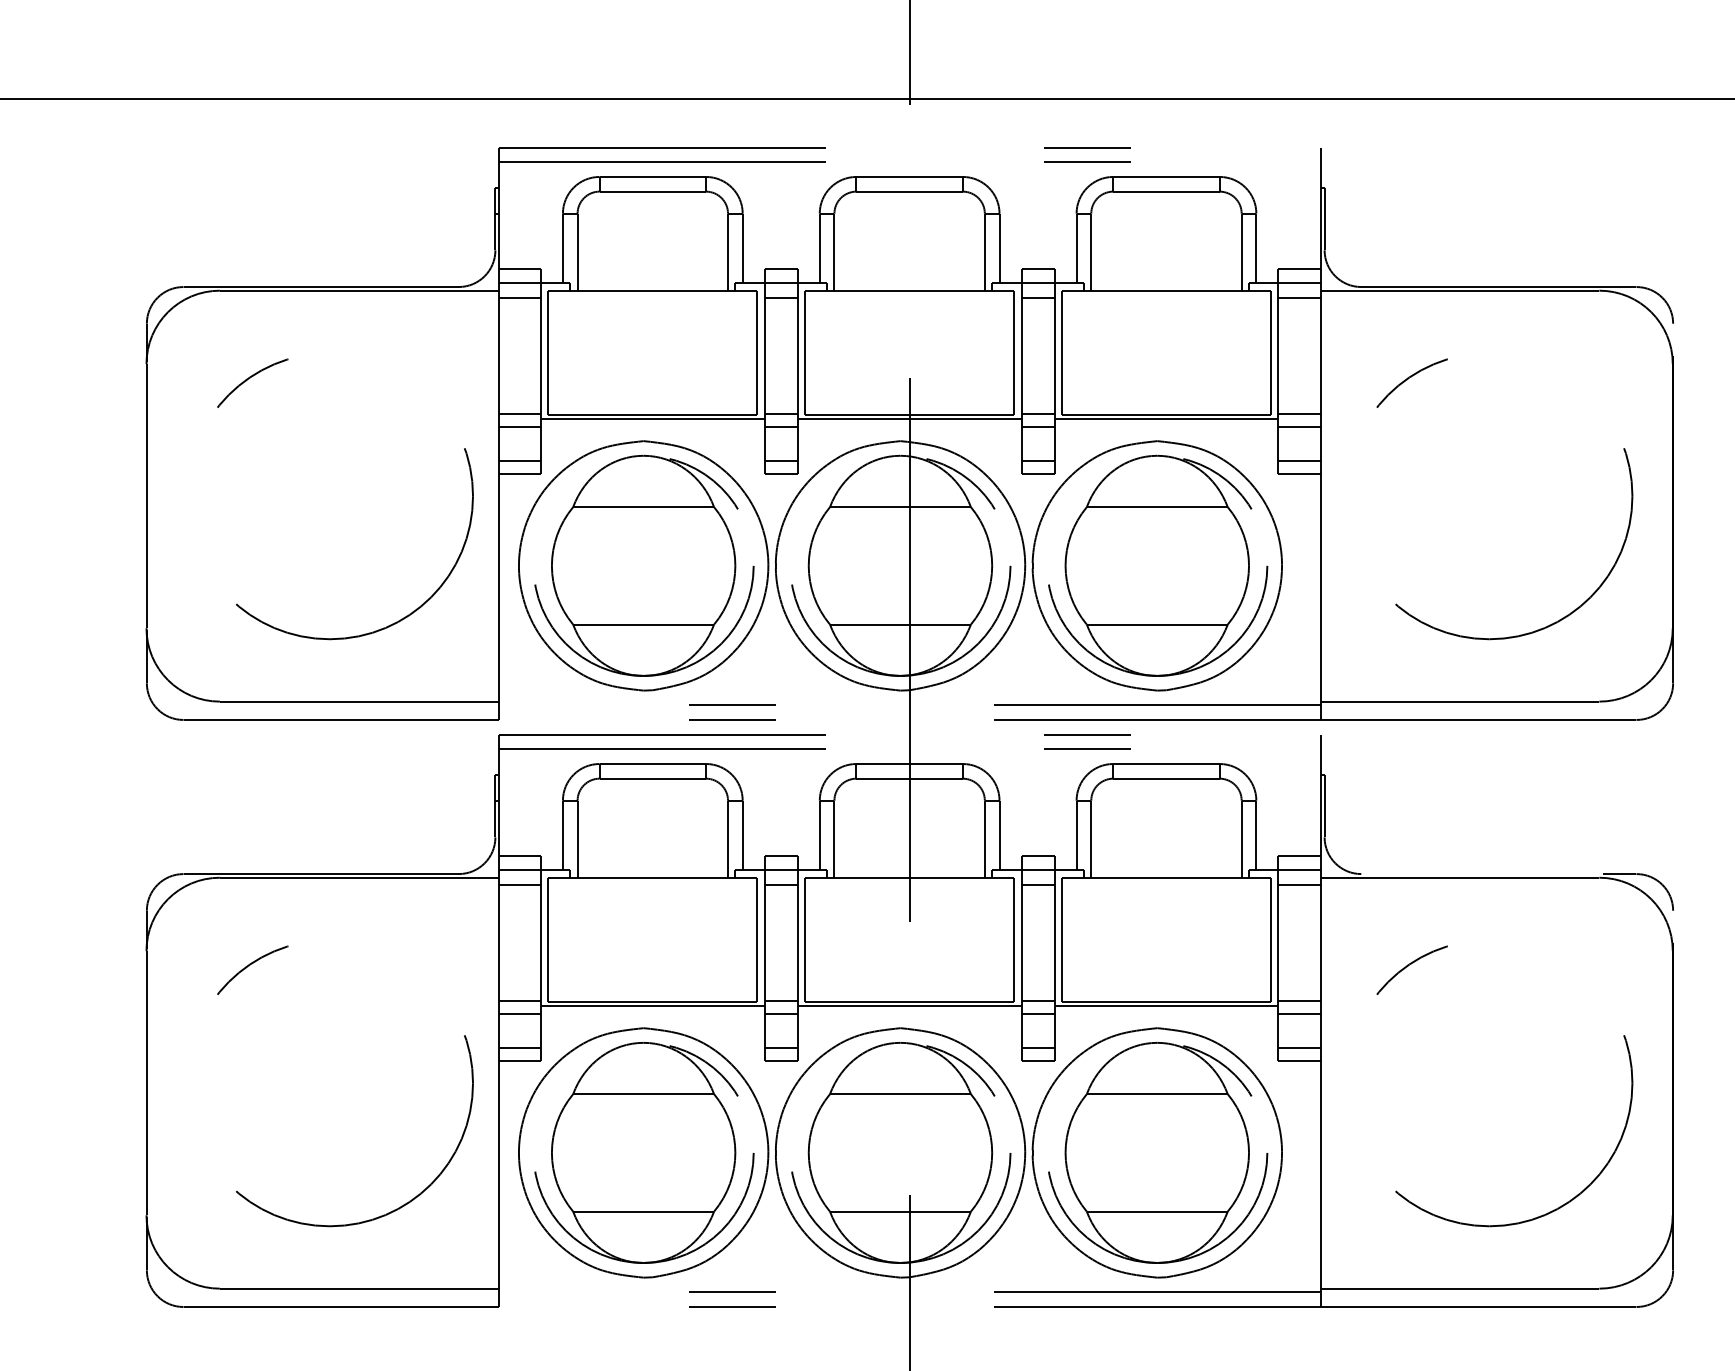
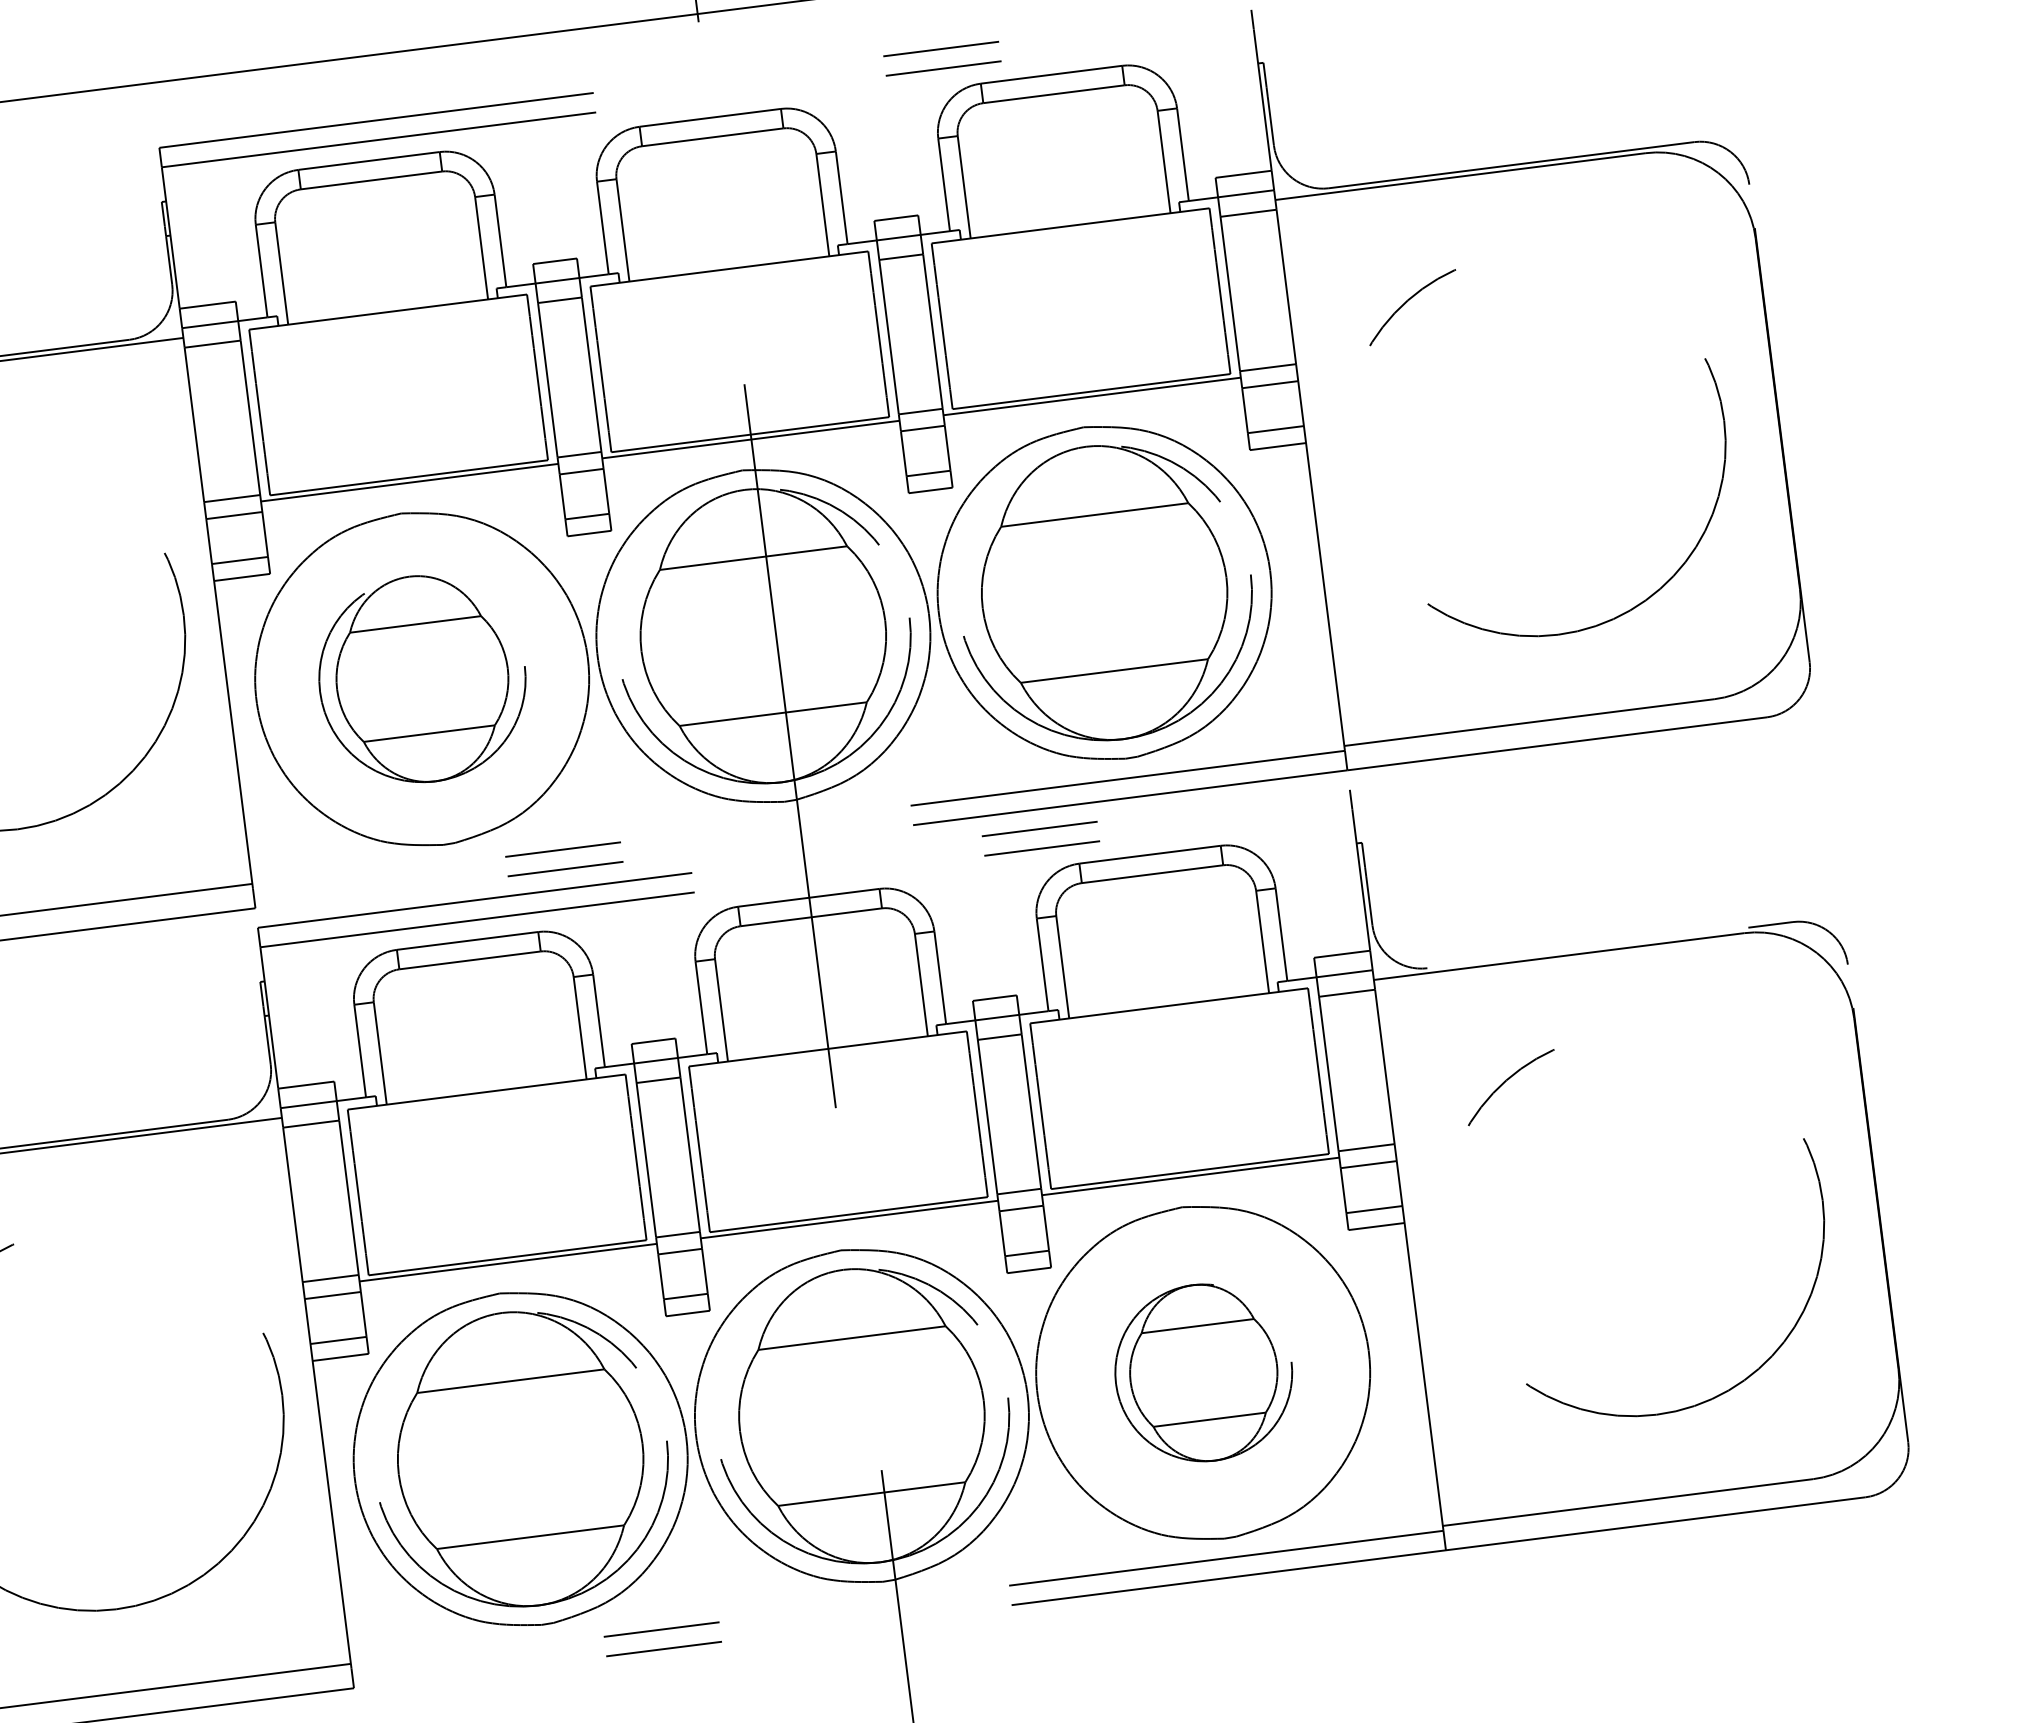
part: (644, 565) -> (423, 678), size x0.7
part: (1158, 1152) -> (1204, 1372), size x0.6

